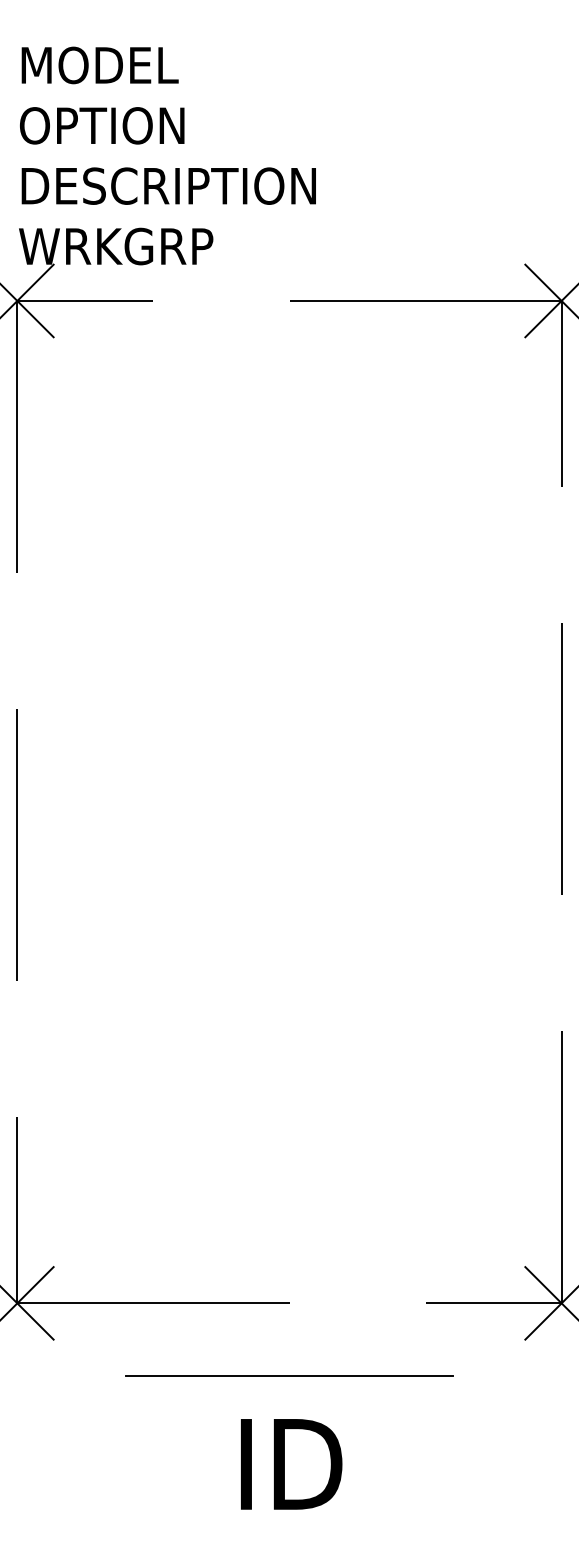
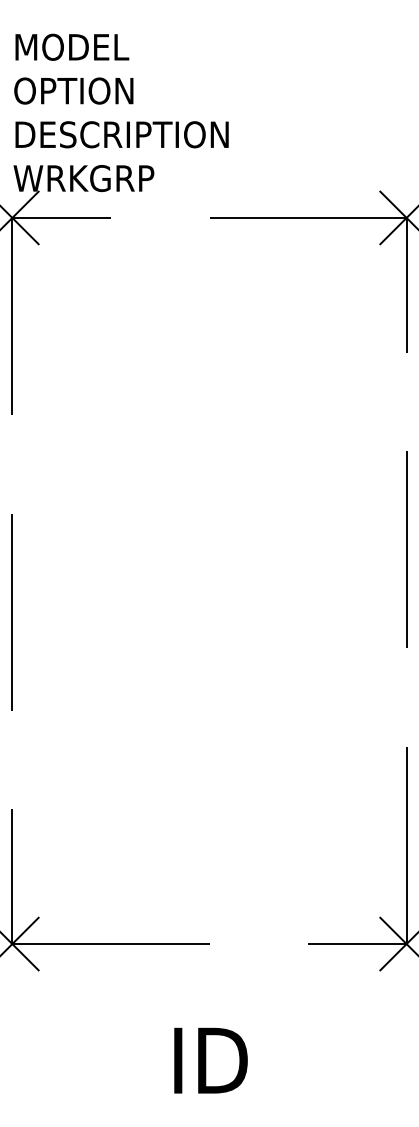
line: (289, 1375) -> (209, 996), removed

